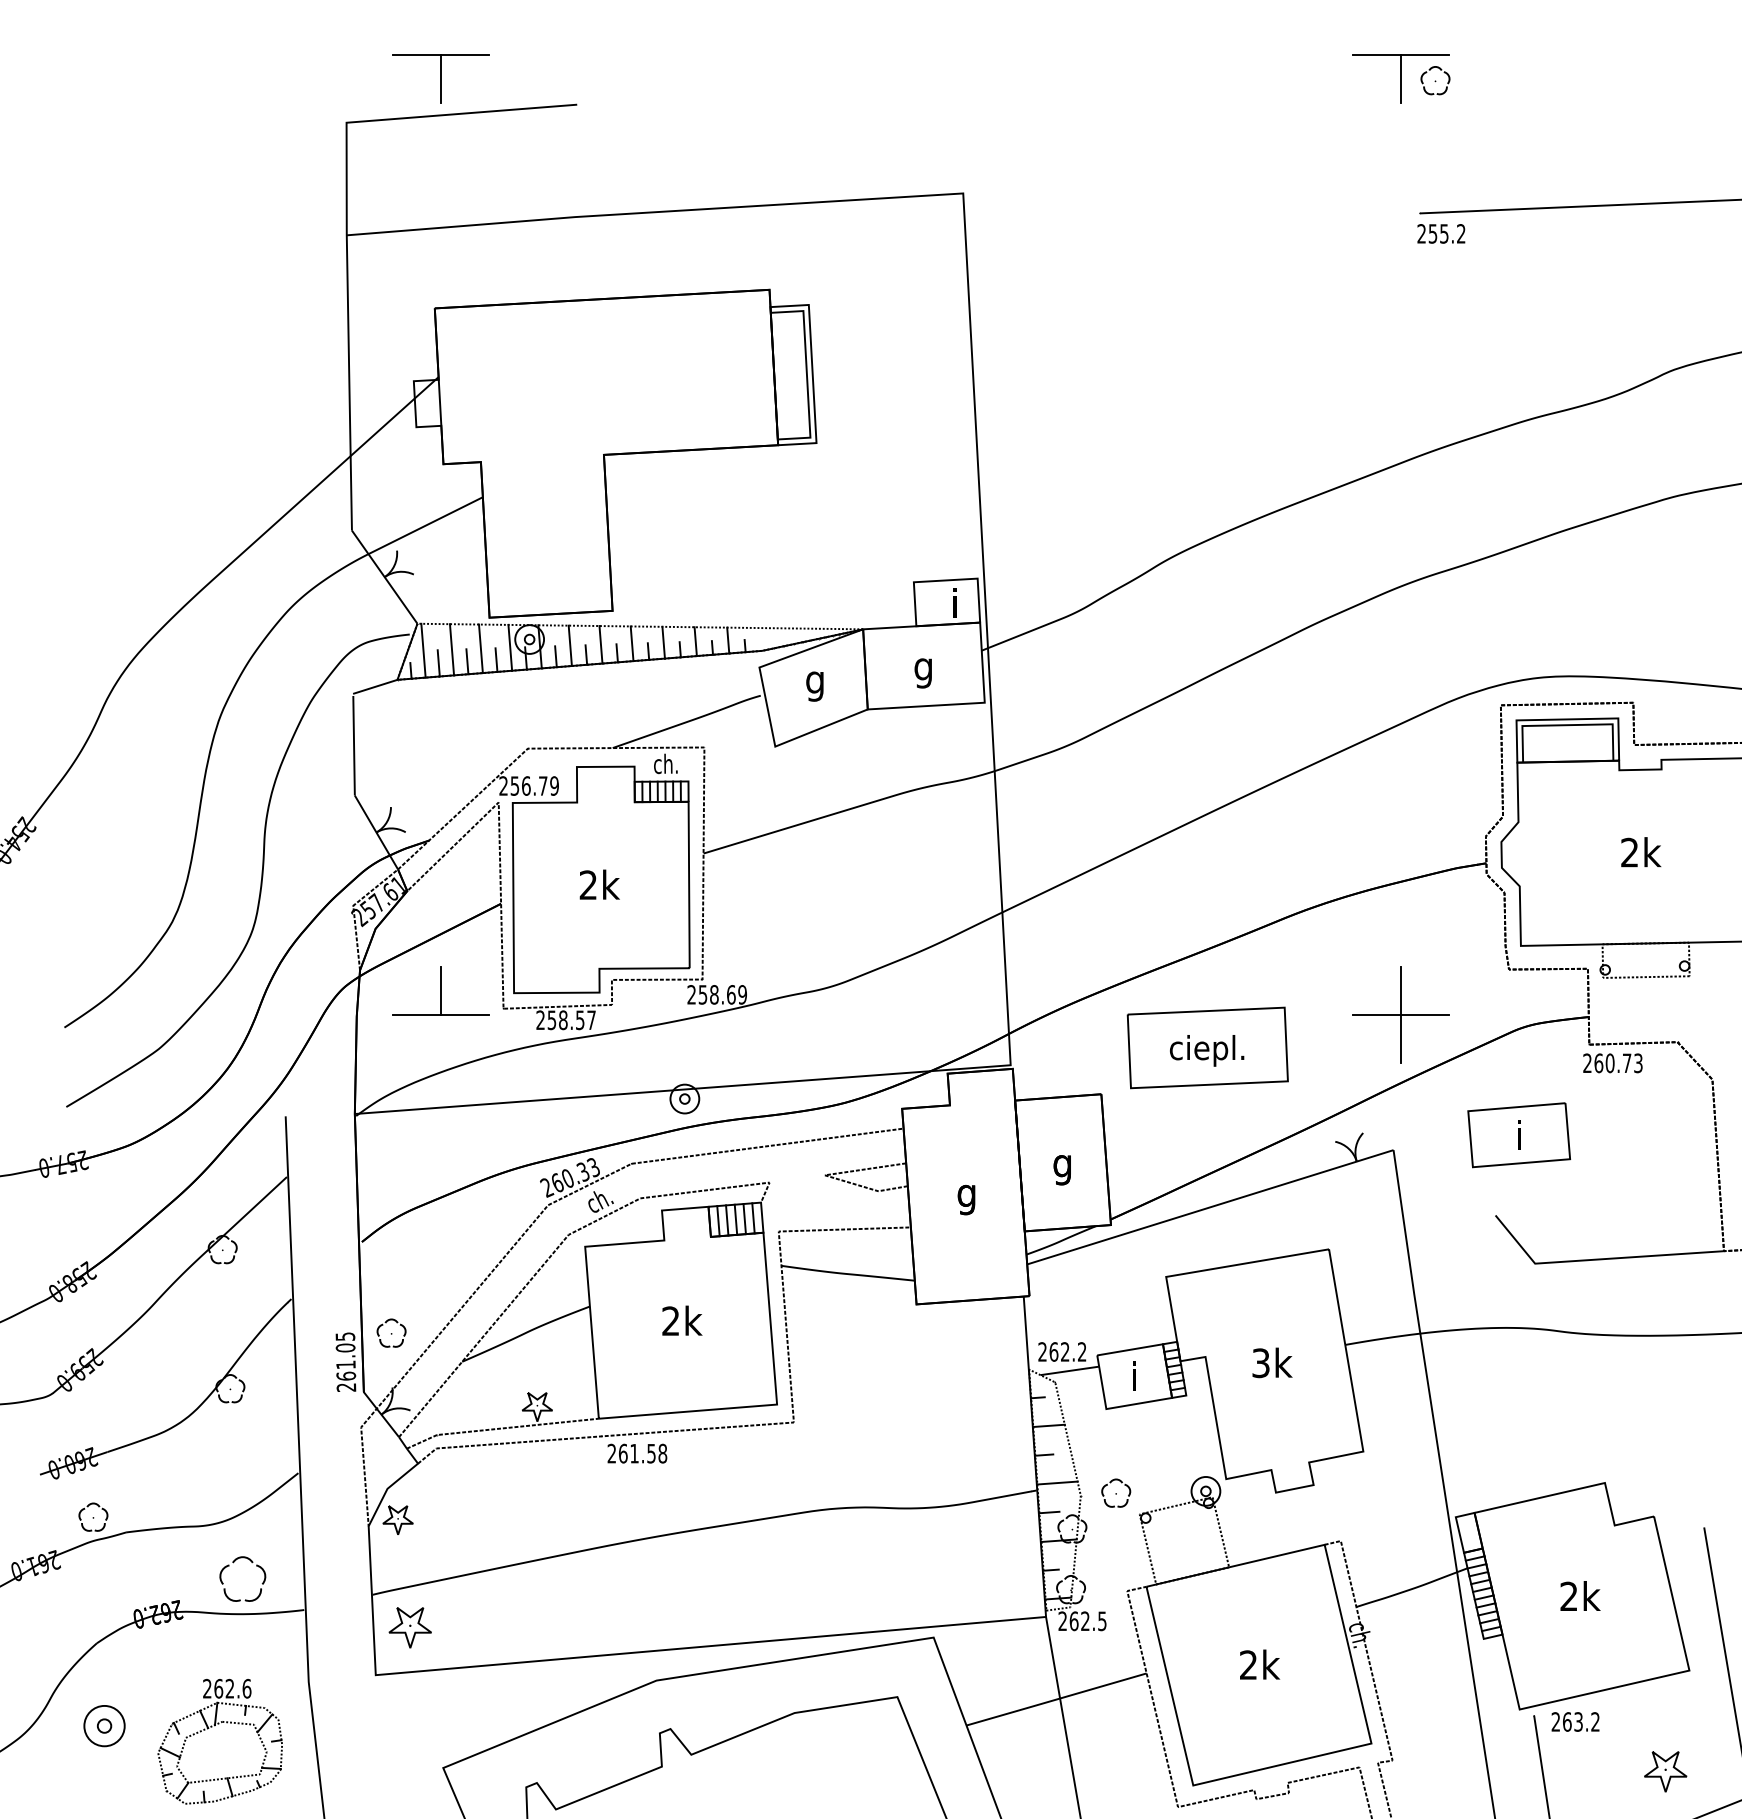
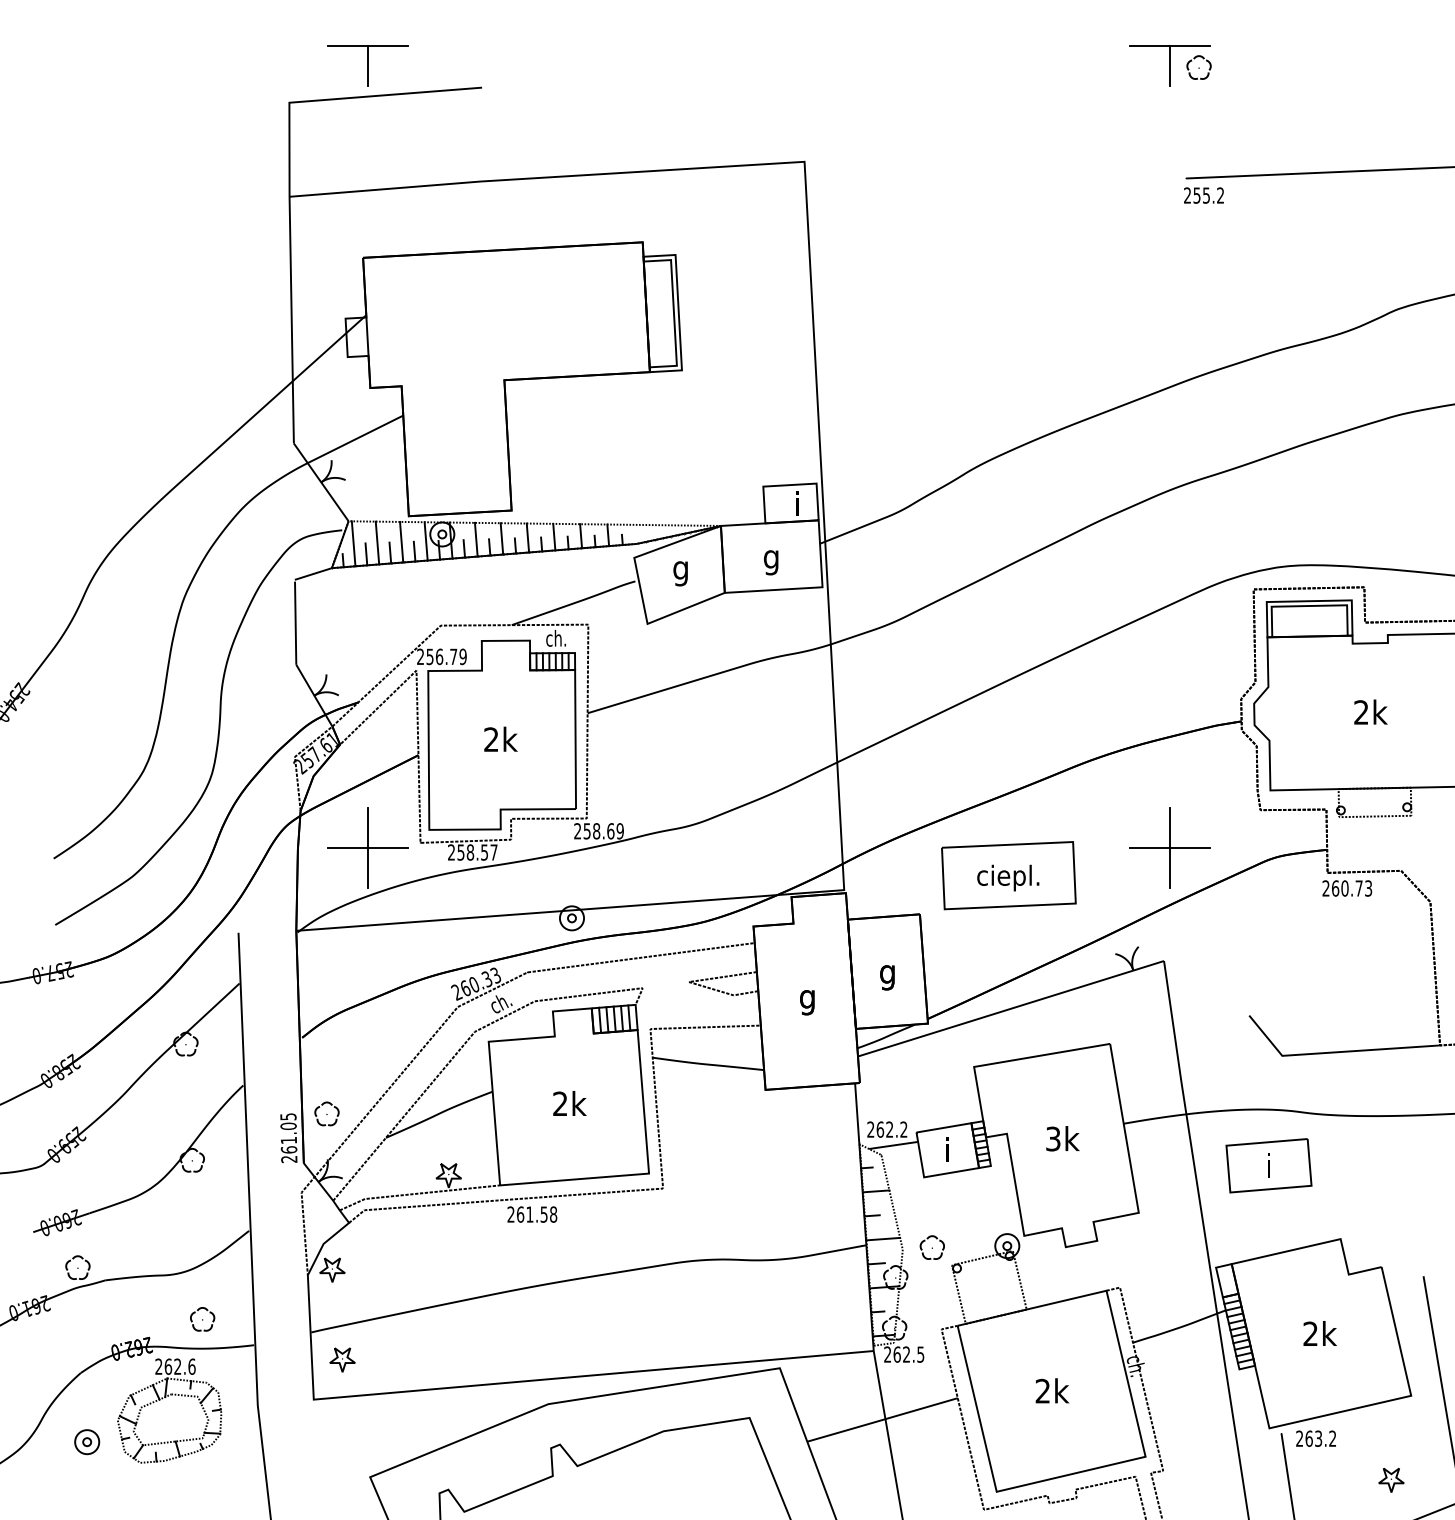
line: (440, 1039) -> (367, 868), added
part: (1519, 1135) -> (1269, 1166), moved
part: (242, 1578) -> (202, 1318), size x0.62
part: (409, 1627) -> (341, 1359), size x0.71
part: (104, 1725) -> (87, 1441), size x0.71
part: (212, 1727) -> (163, 1399), moved
part: (1665, 1771) -> (1391, 1480), size x0.71

